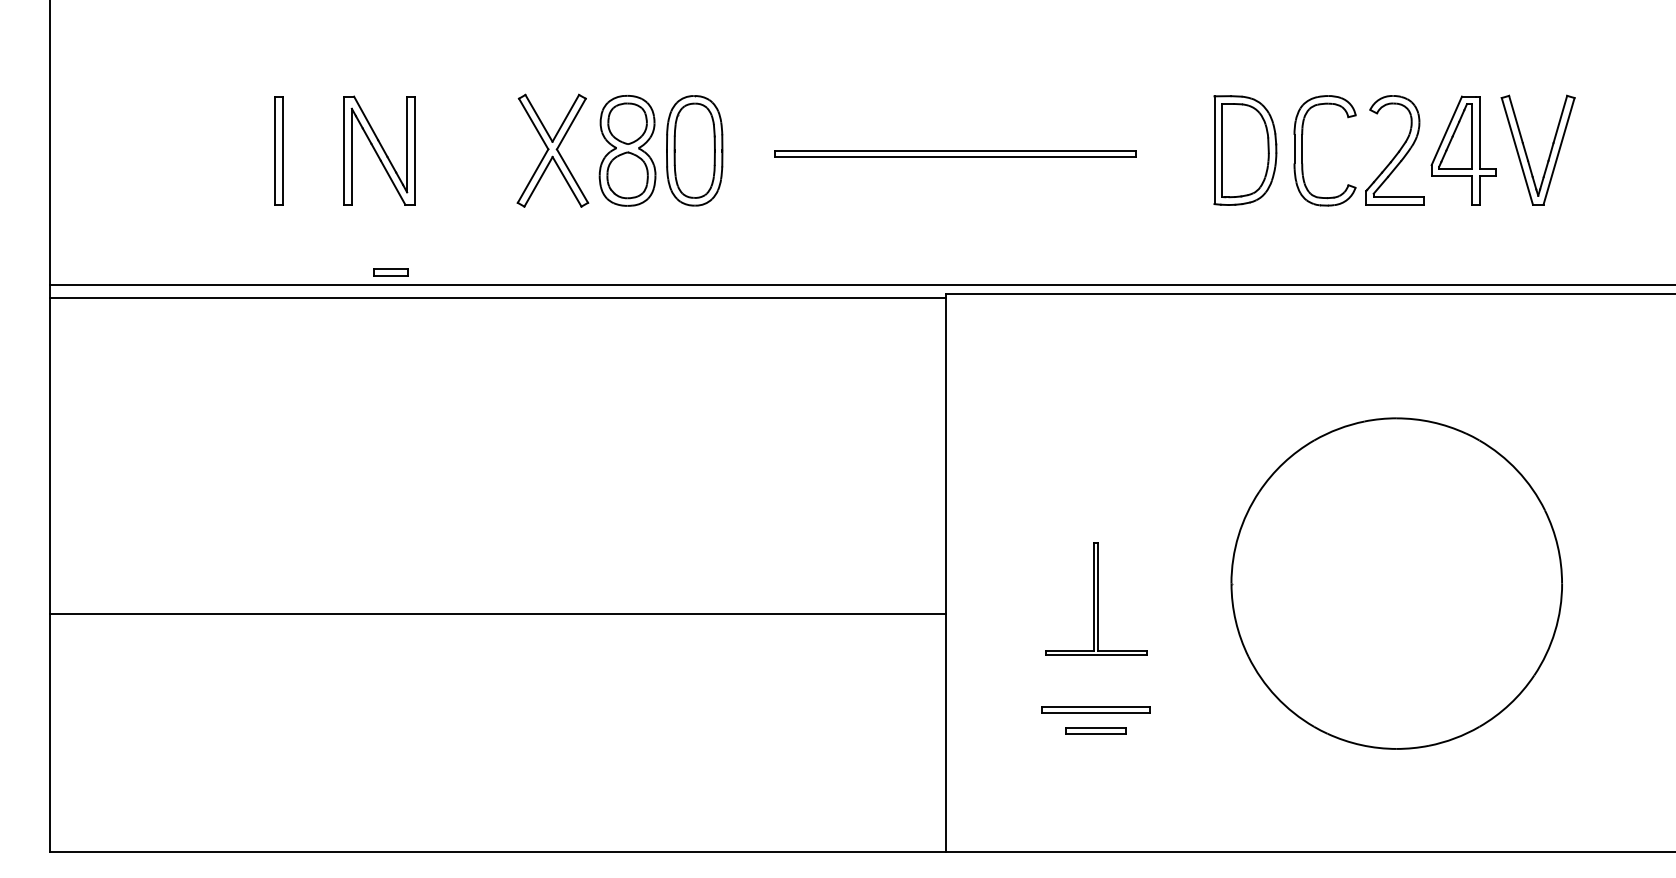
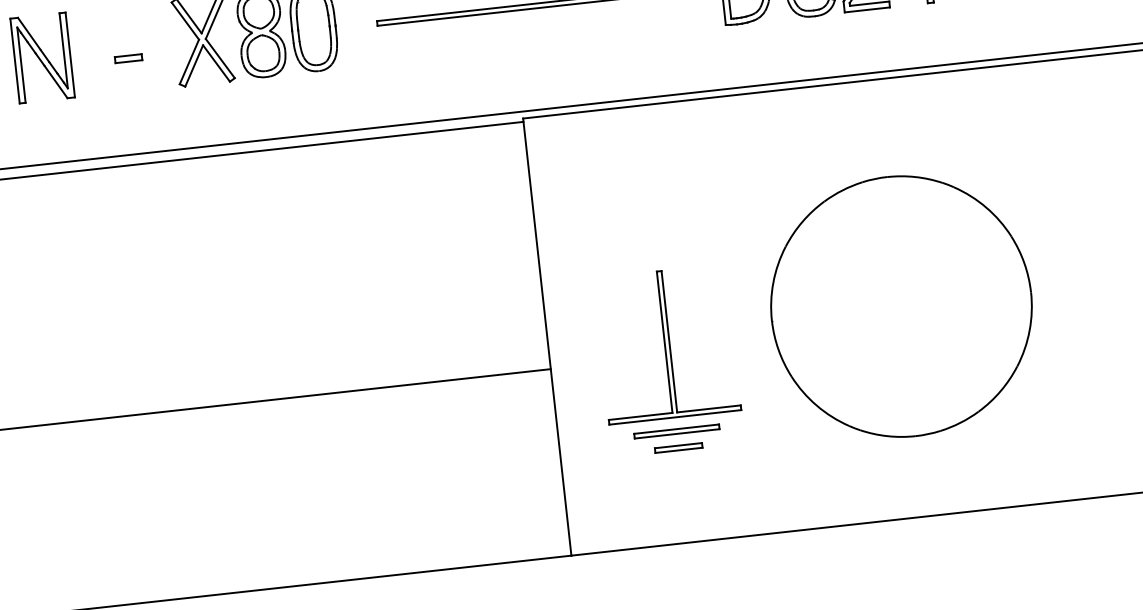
part: (379, 150) -> (42, 57), moved
part: (390, 272) -> (128, 58), moved
part: (1095, 598) -> (666, 344), size x1.67

